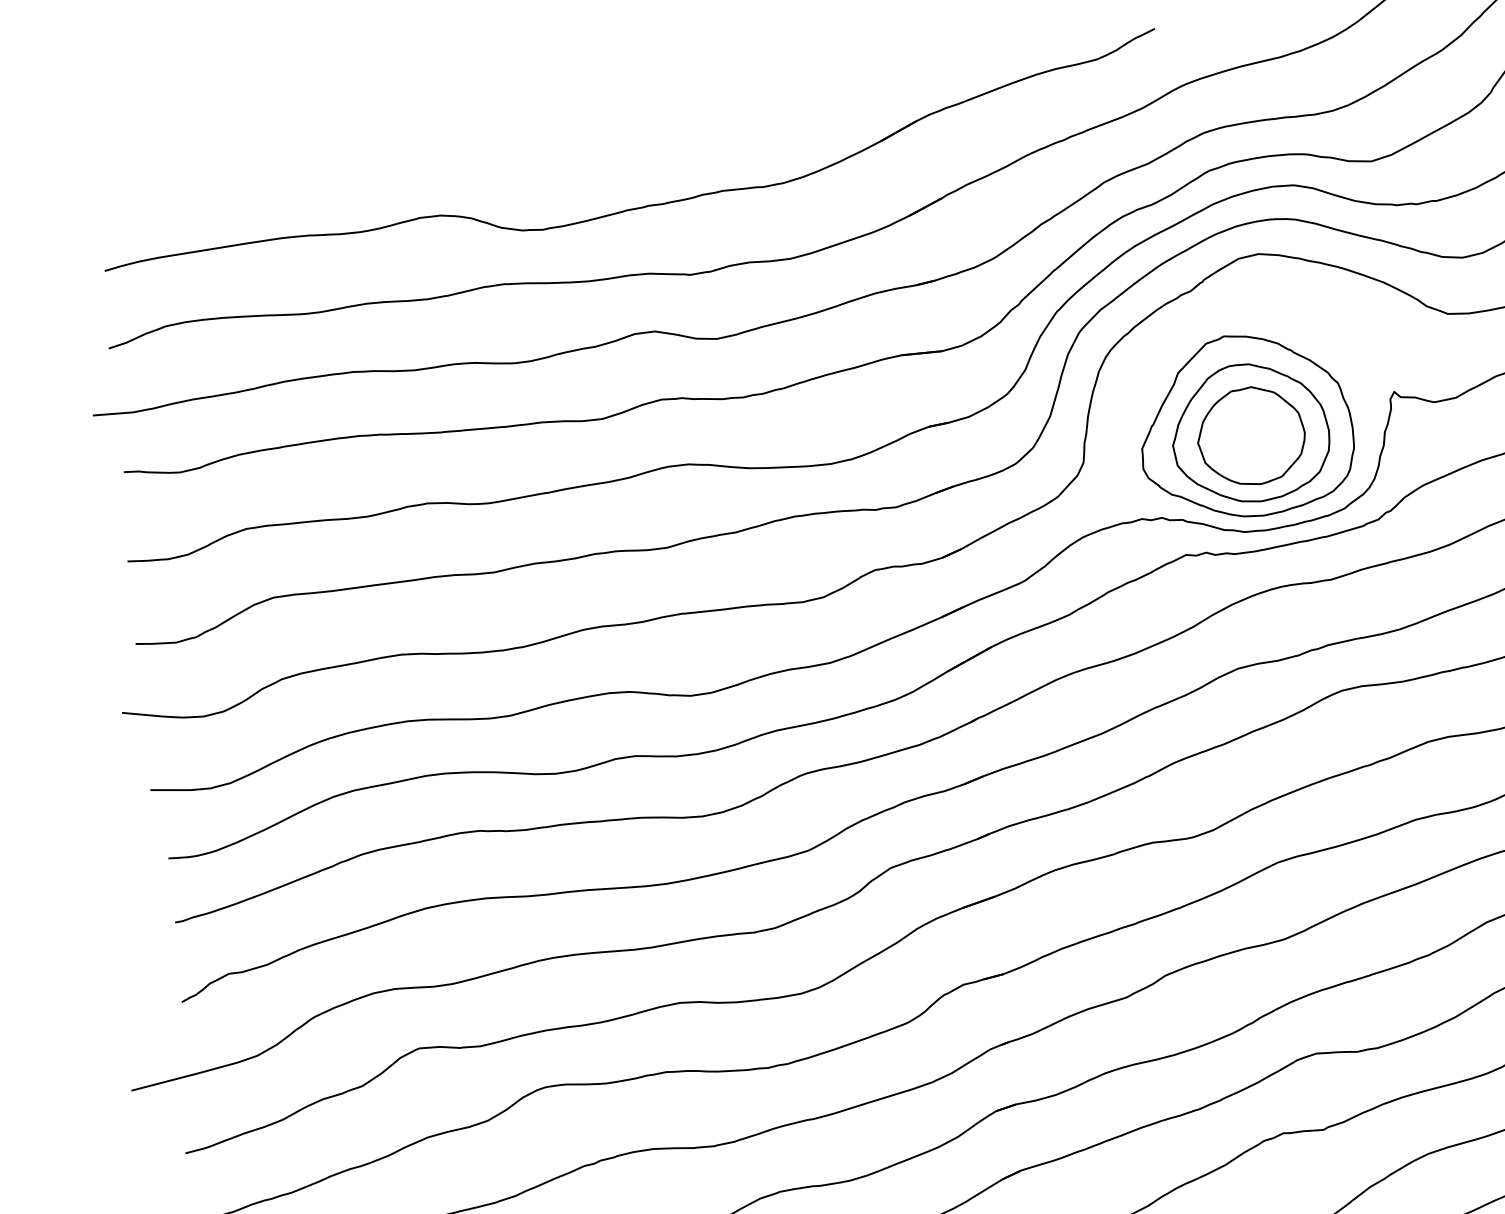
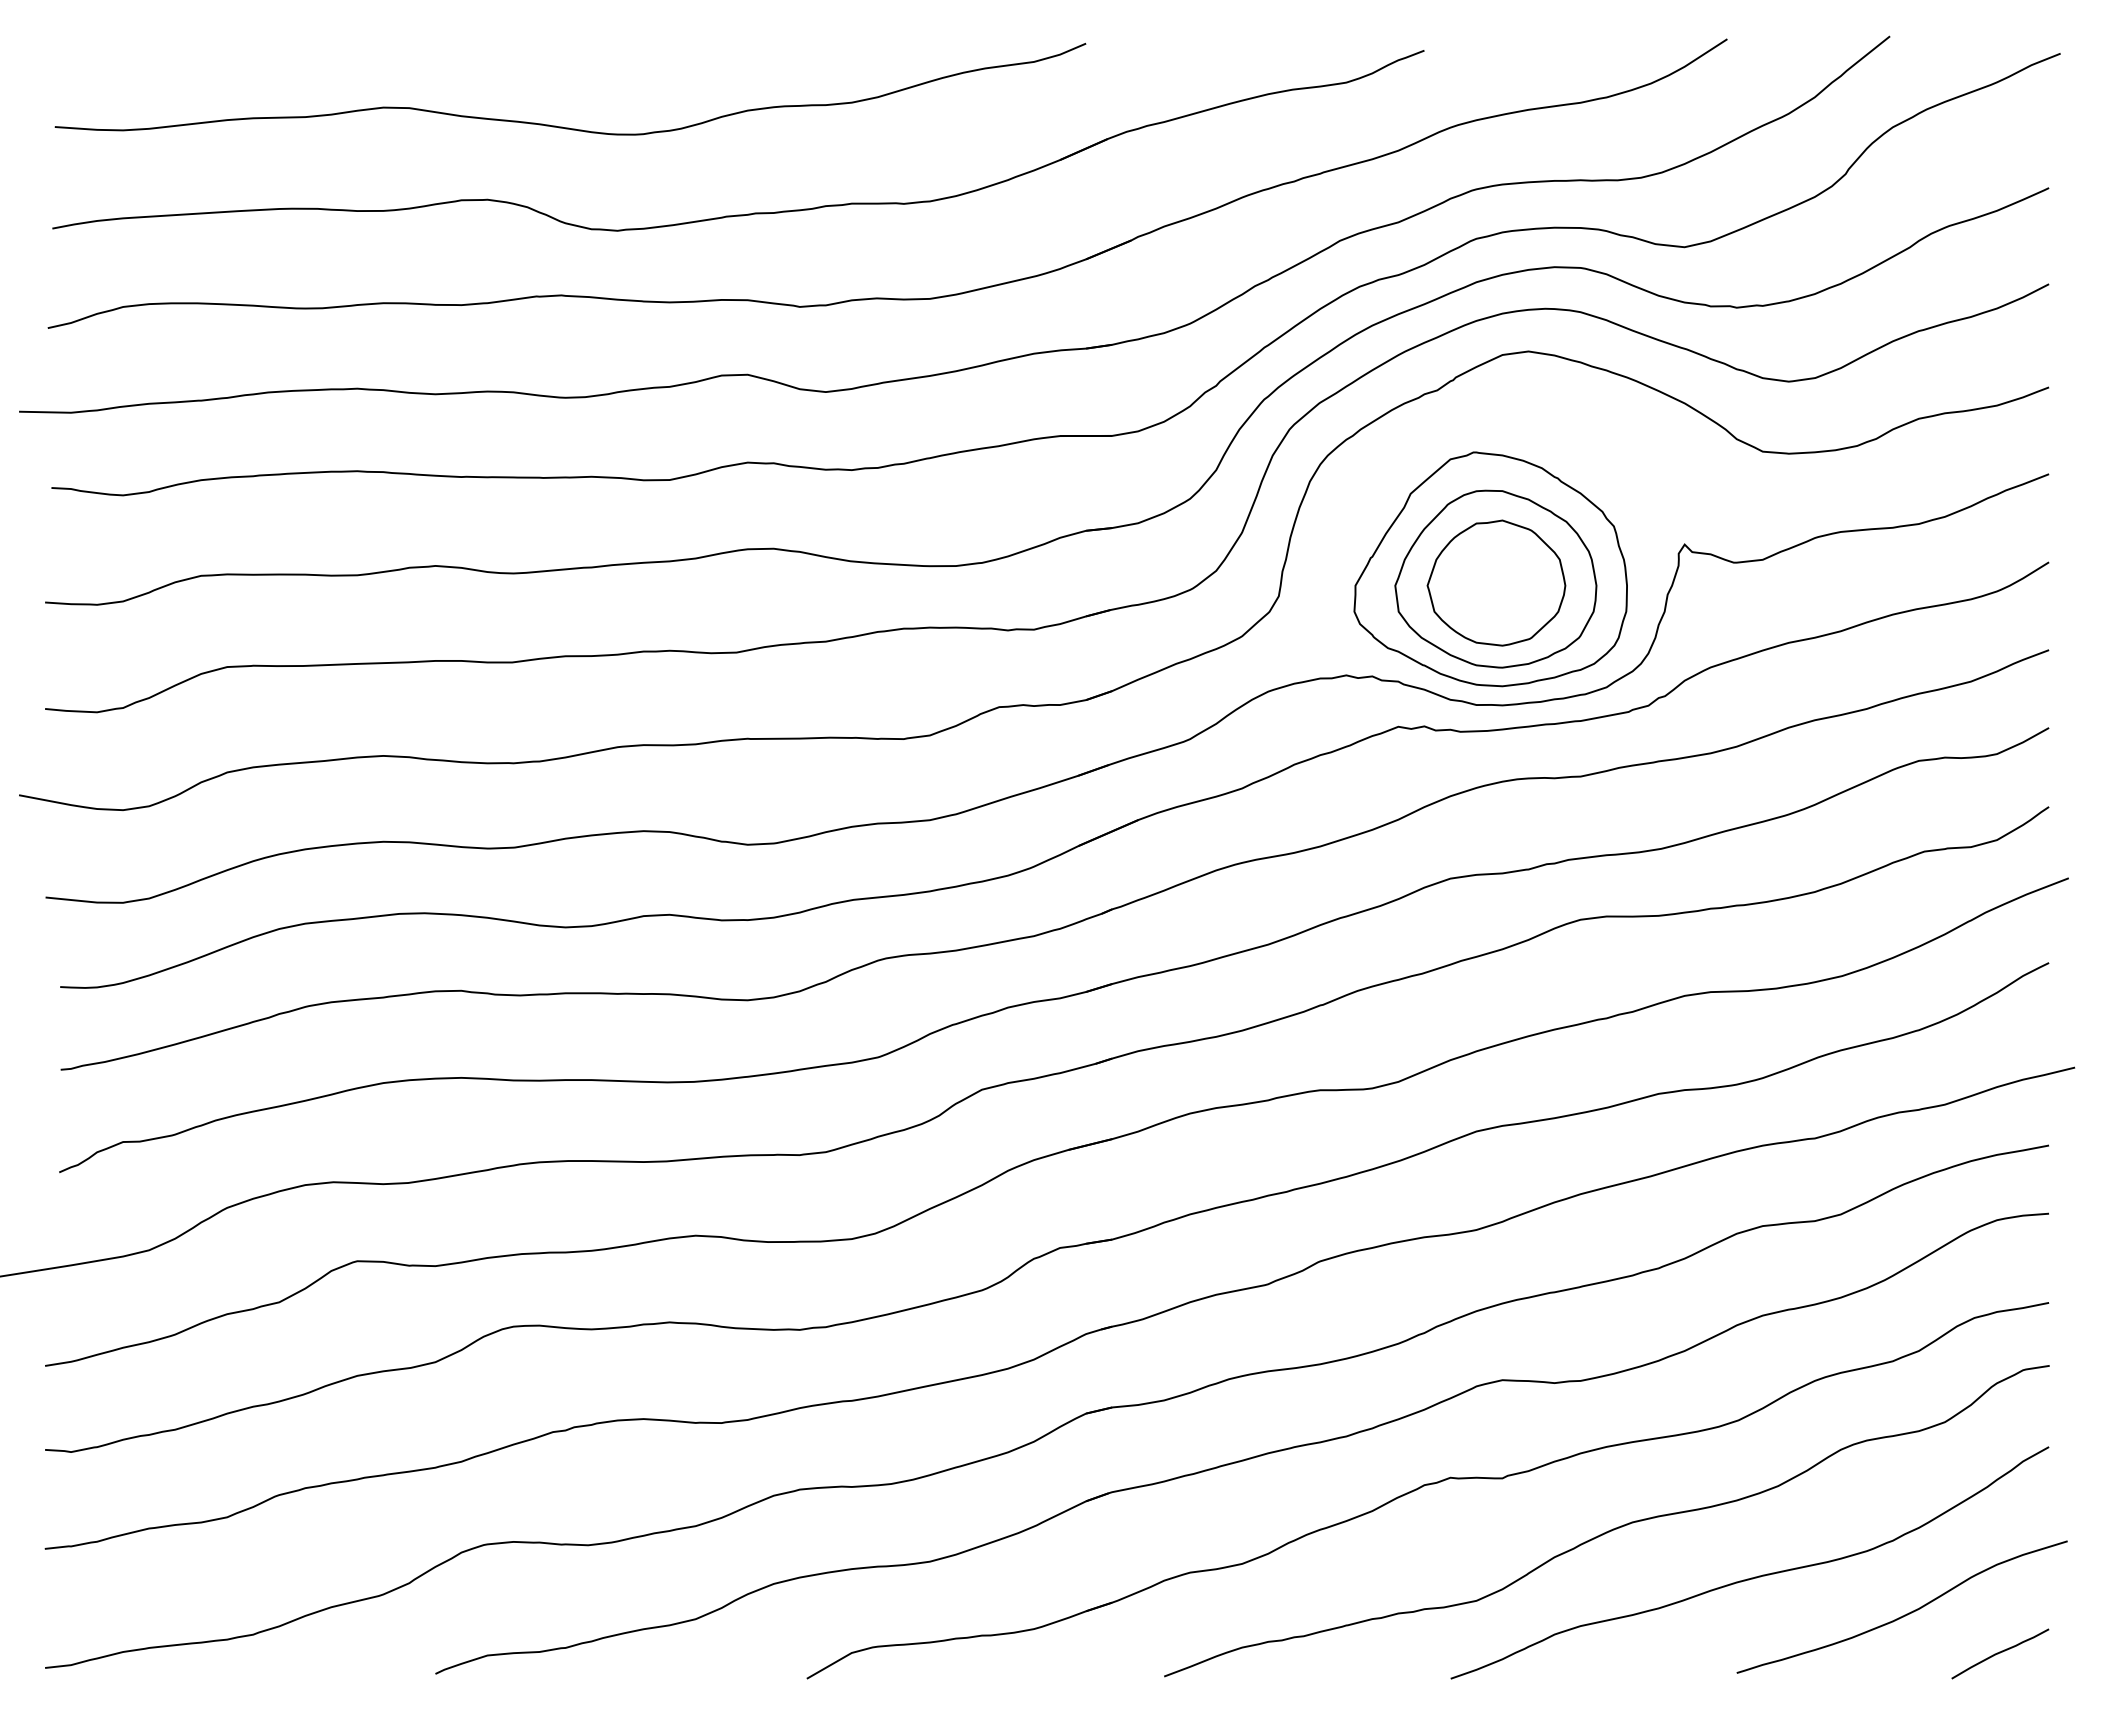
curve: (492, 153) -> (562, 126), added

